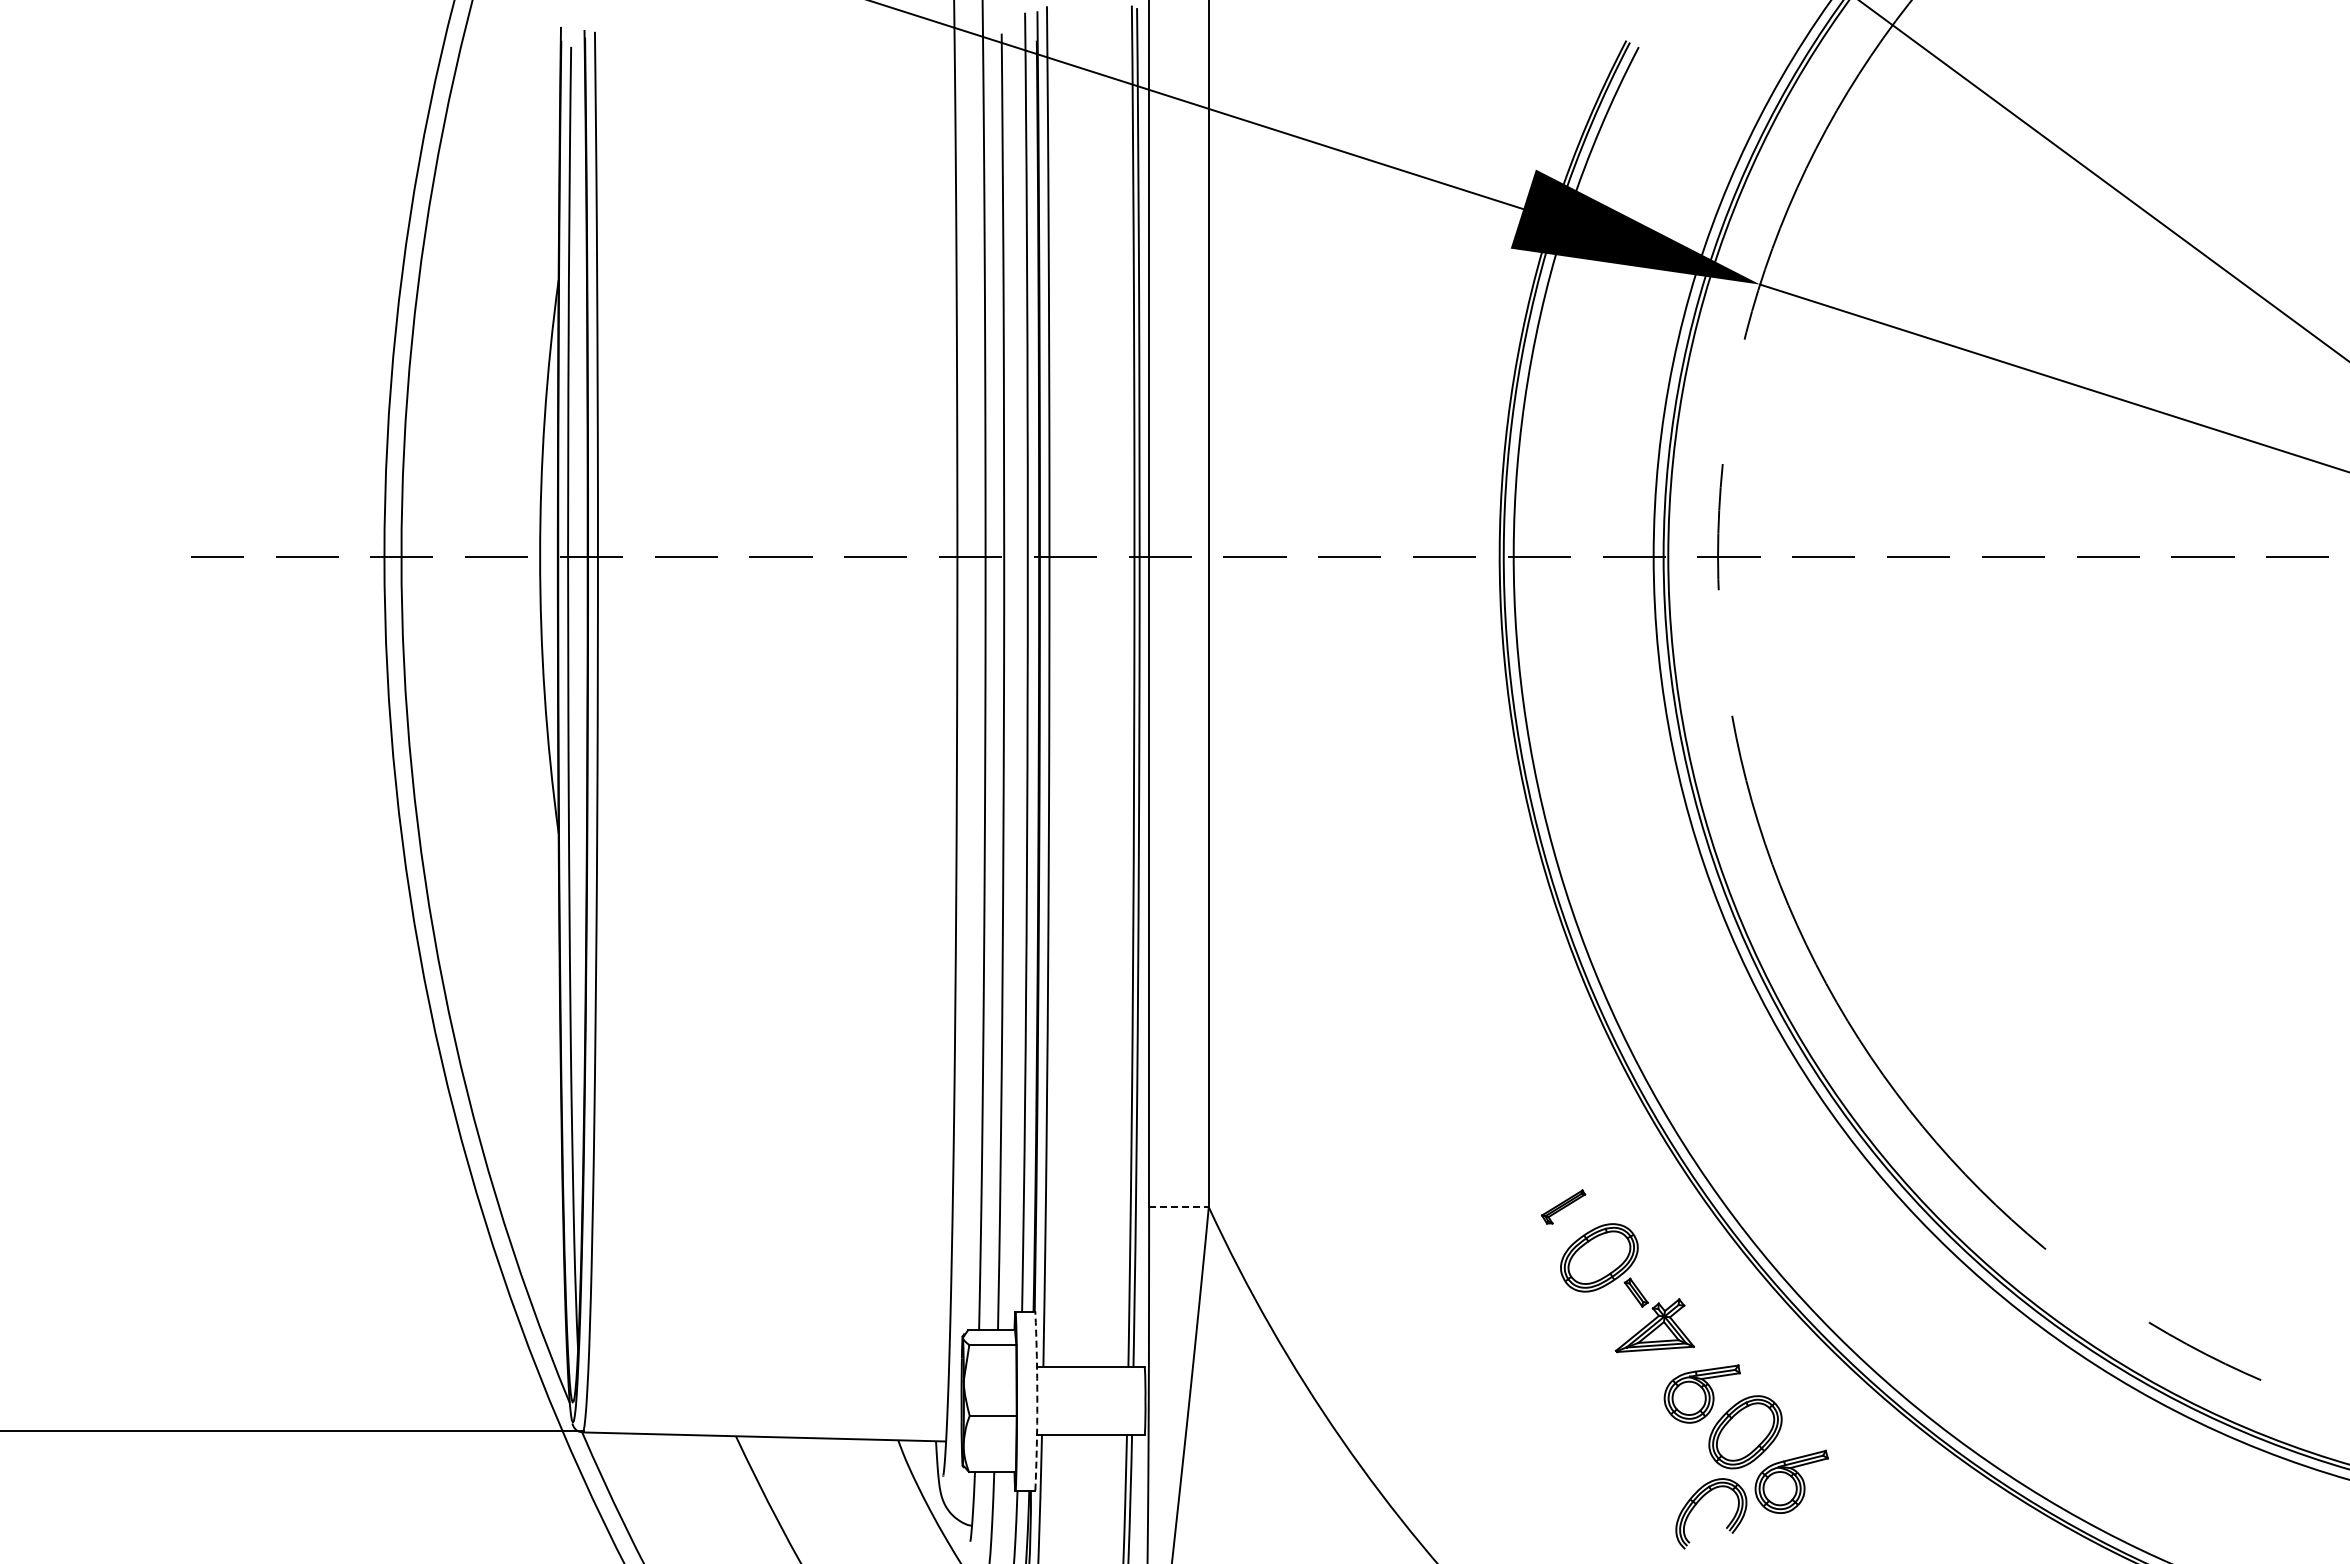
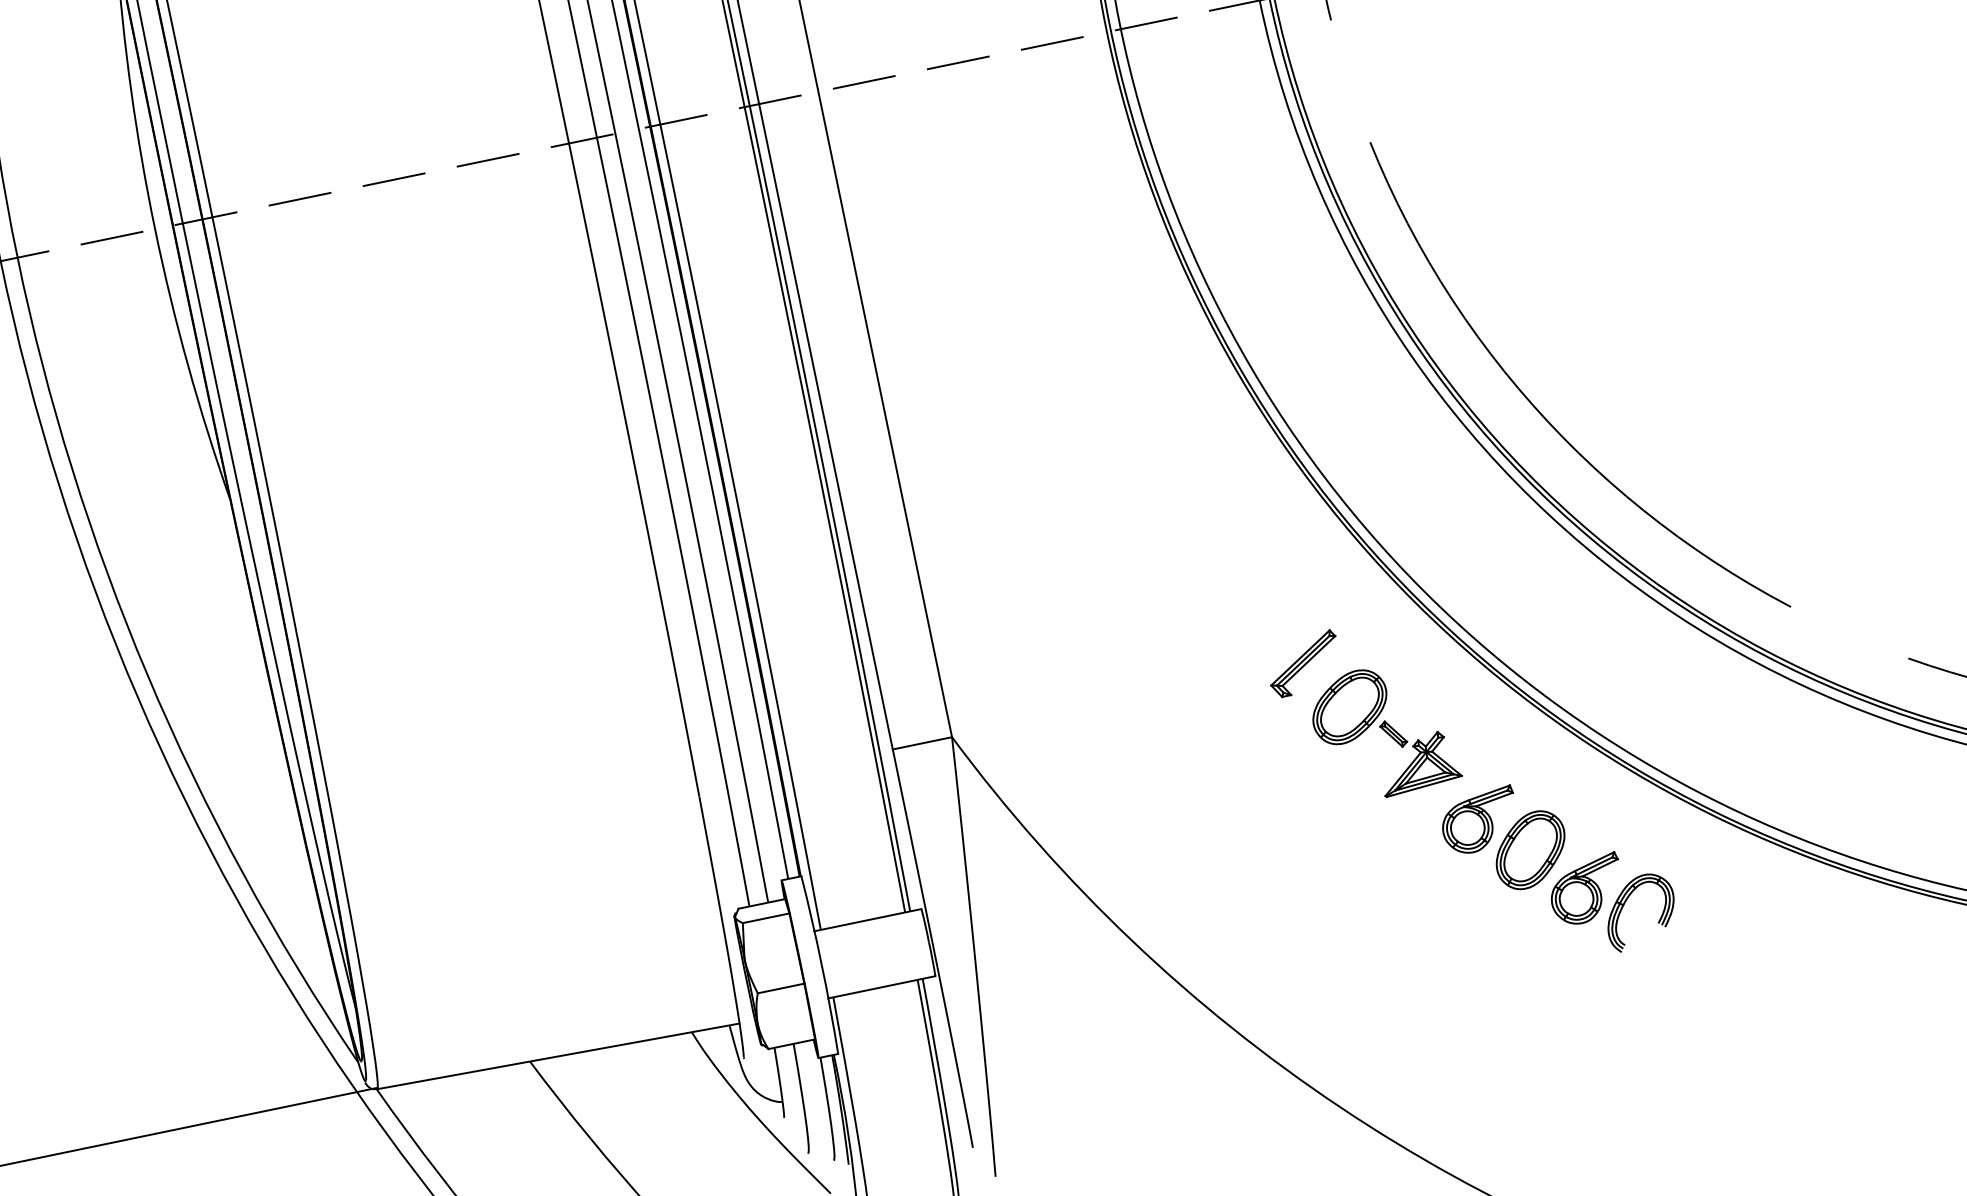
part: (1563, 1206) -> (1303, 663), size x1.67
line: (1178, 1207) -> (922, 743), dashed -> solid
arc: (1037, 1401) -> (822, 965), dashed -> solid
part: (1699, 1501) -> (1626, 902), moved

